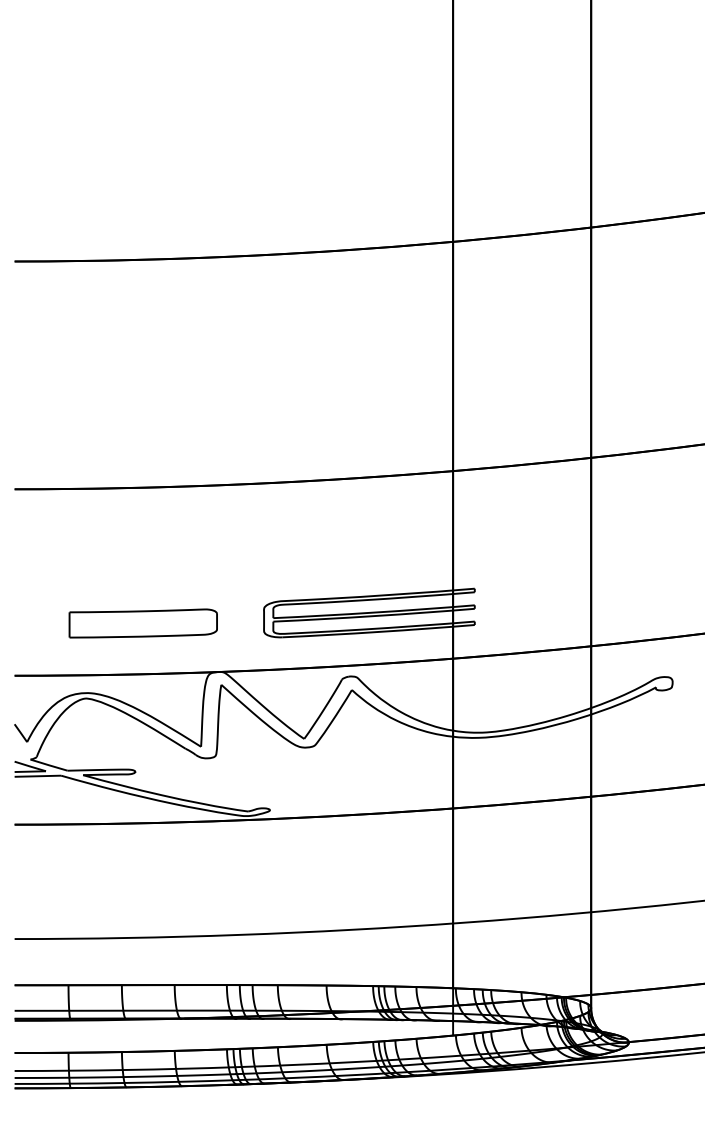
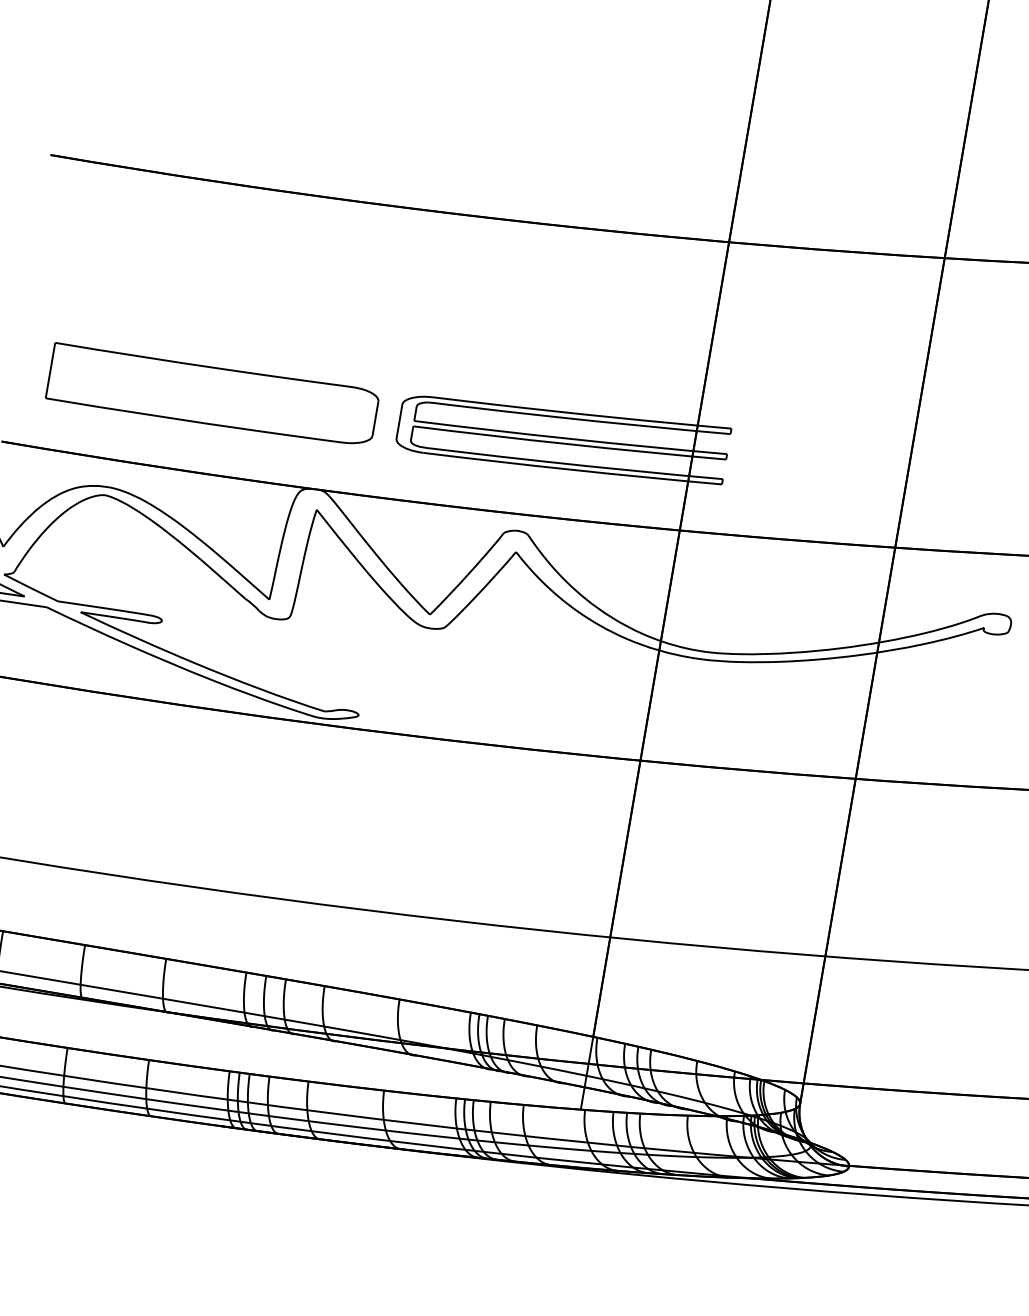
part: (143, 623) -> (213, 395), size x1.43

